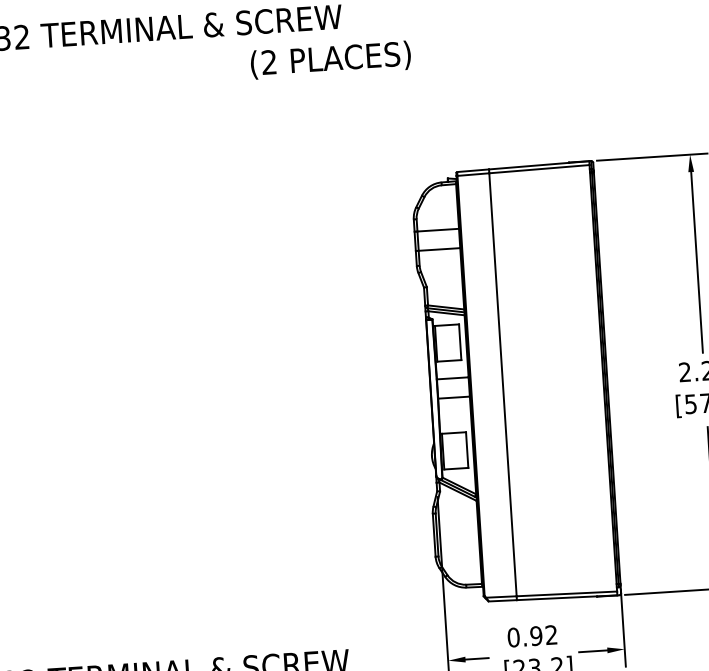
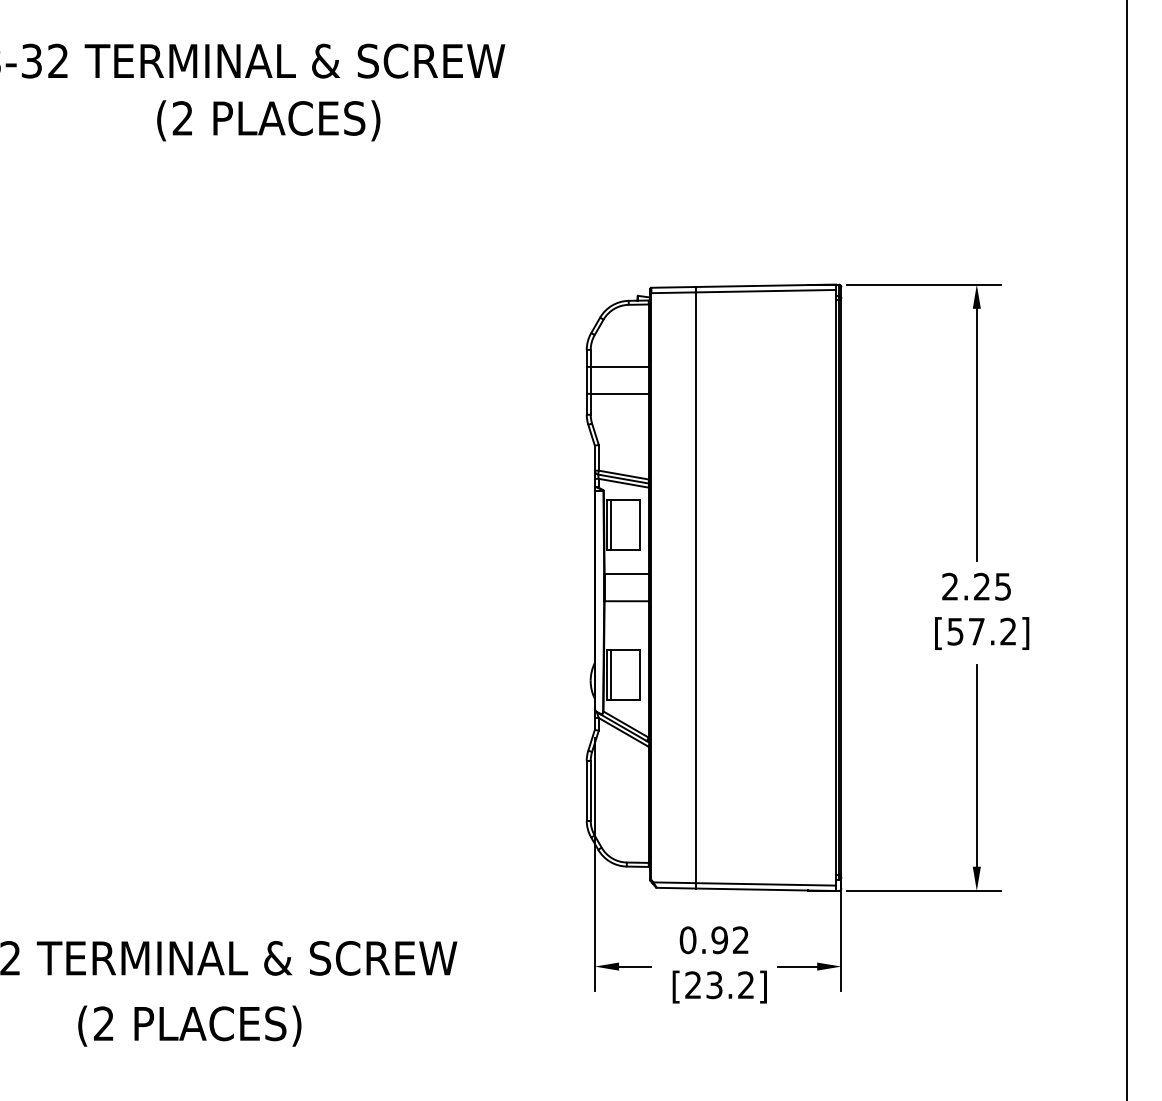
text: (330, 59) -> (268, 120), moved
line: (439, 343) -> (611, 524), added
line: (446, 451) -> (611, 675), added

